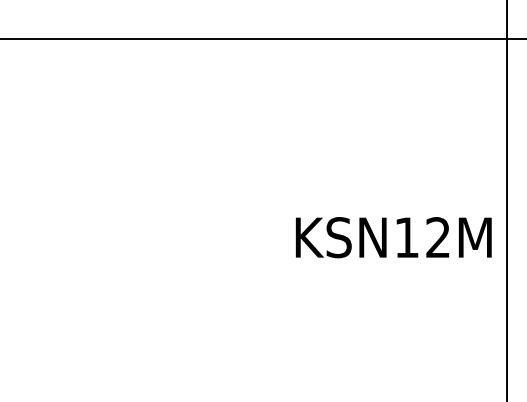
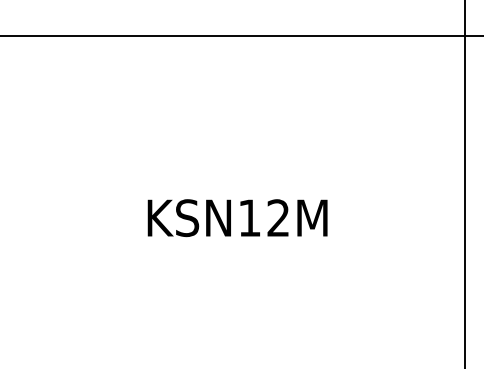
text: (393, 237) -> (237, 217), moved

